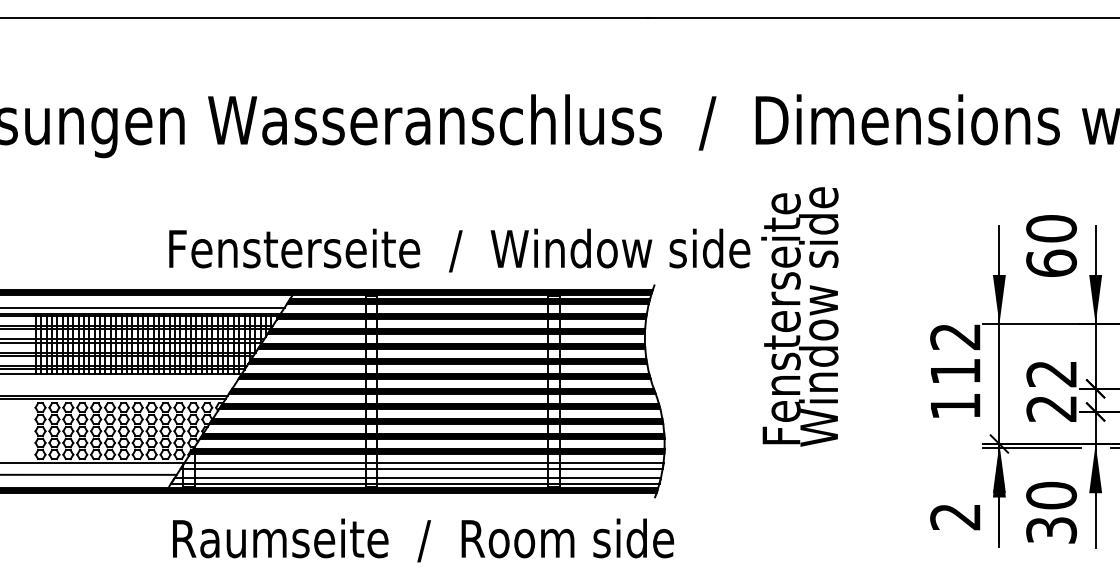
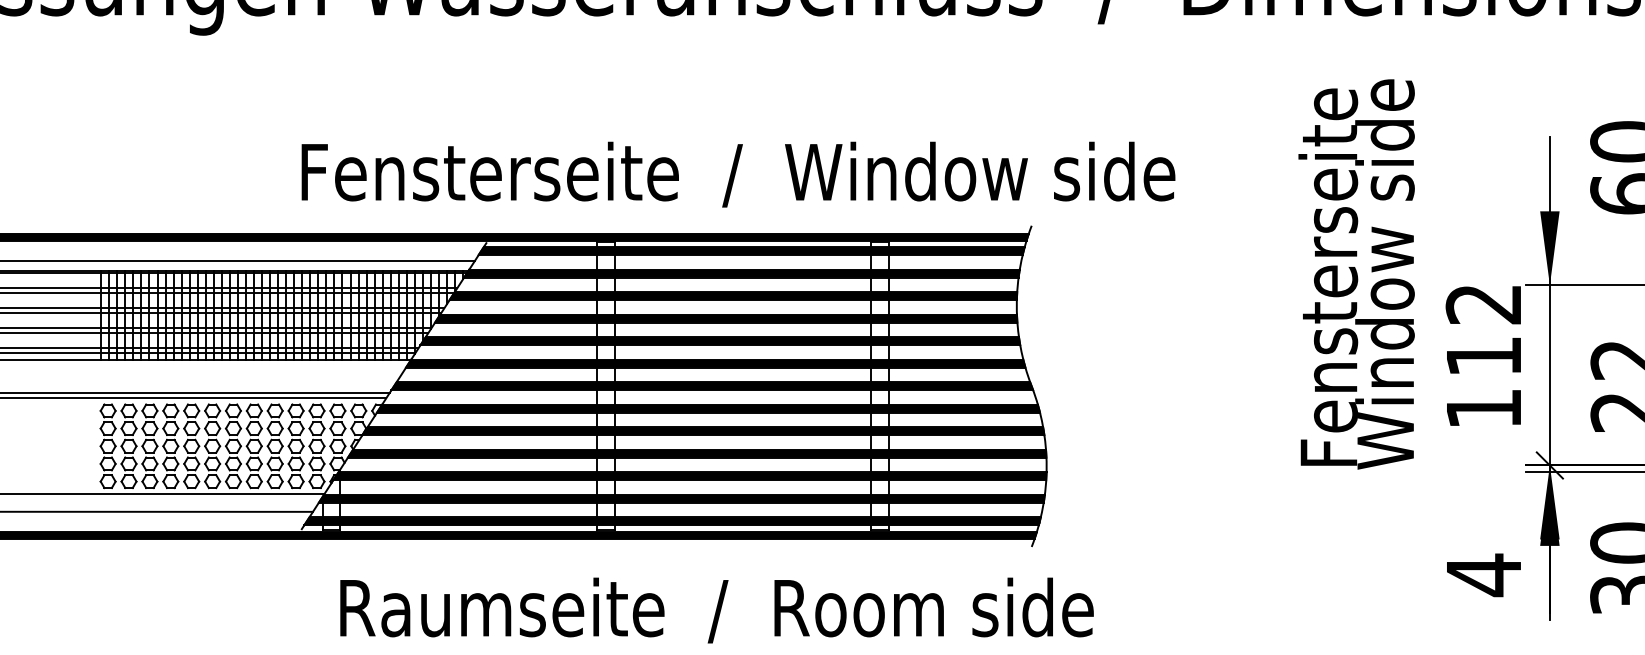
text: (799, 316) -> (1356, 273), moved
hatch: (421, 465) -> (680, 497), added
hatch: (415, 480) -> (671, 520), added
text: (955, 516) -> (1483, 574), 2 -> 4
text: (423, 540) -> (717, 610), moved

